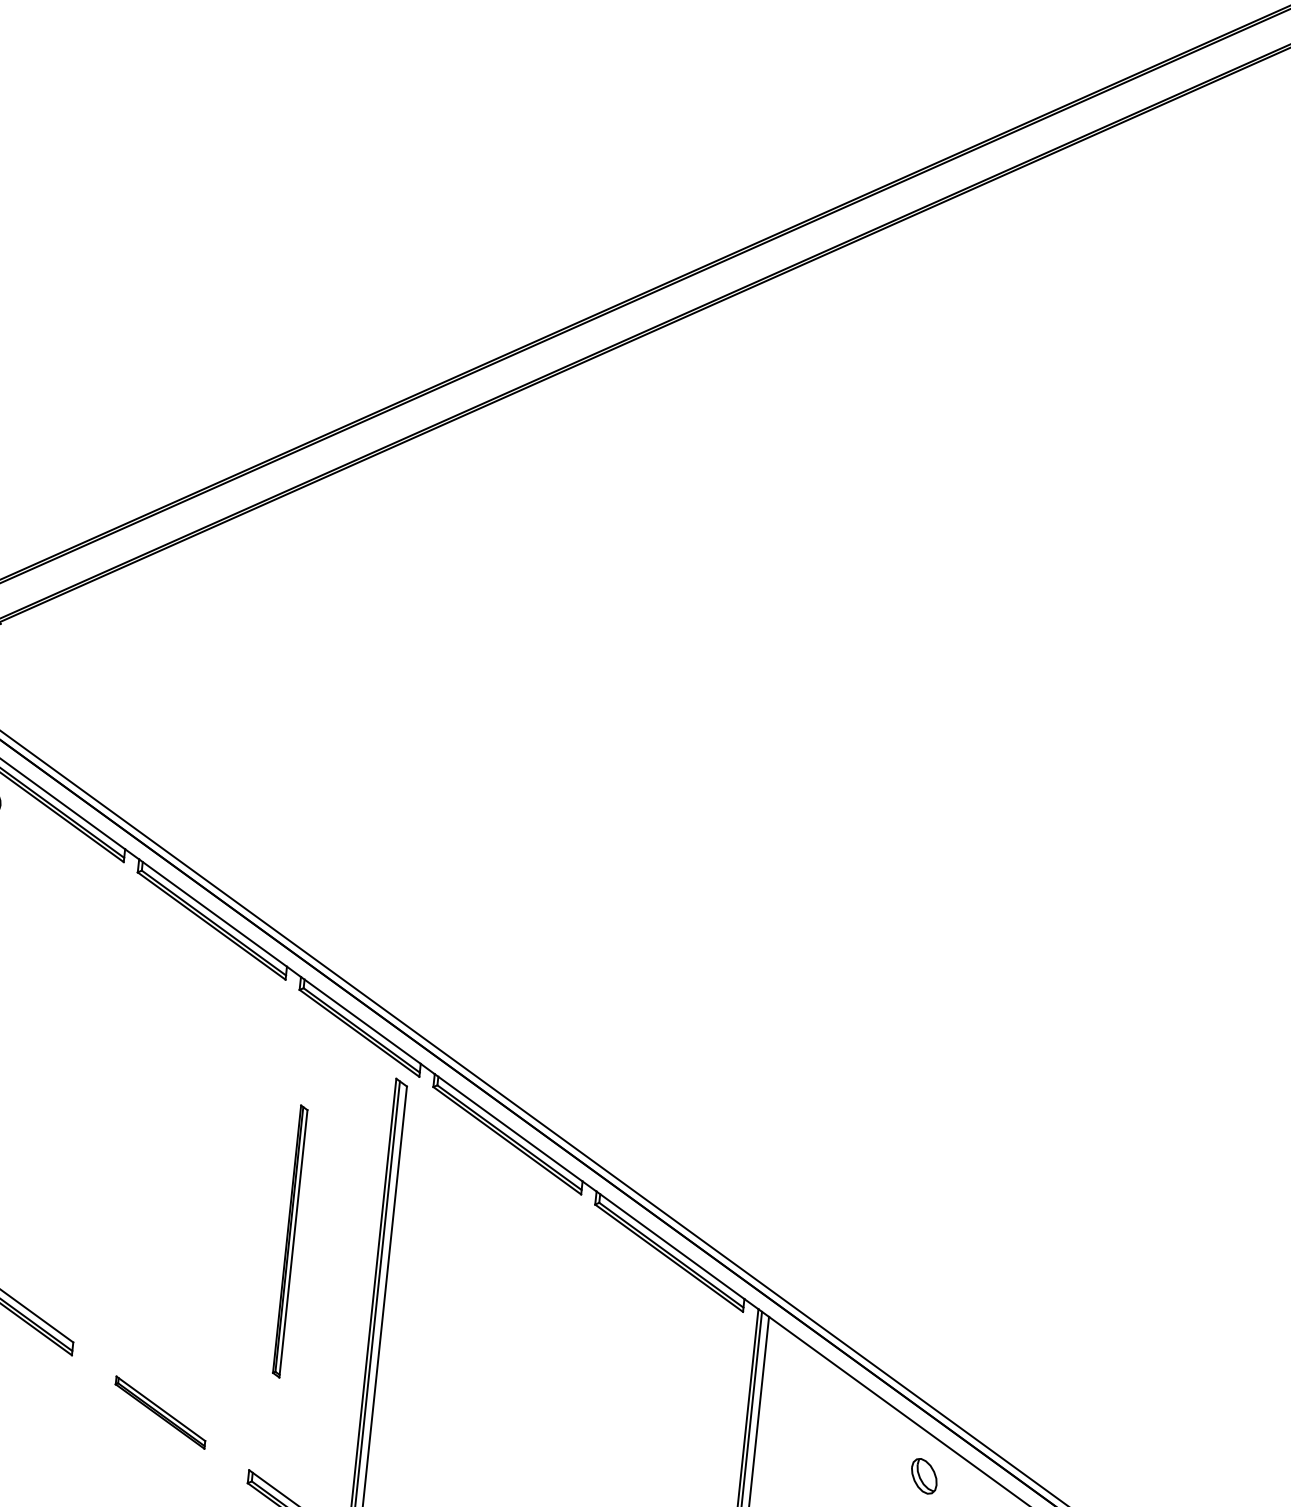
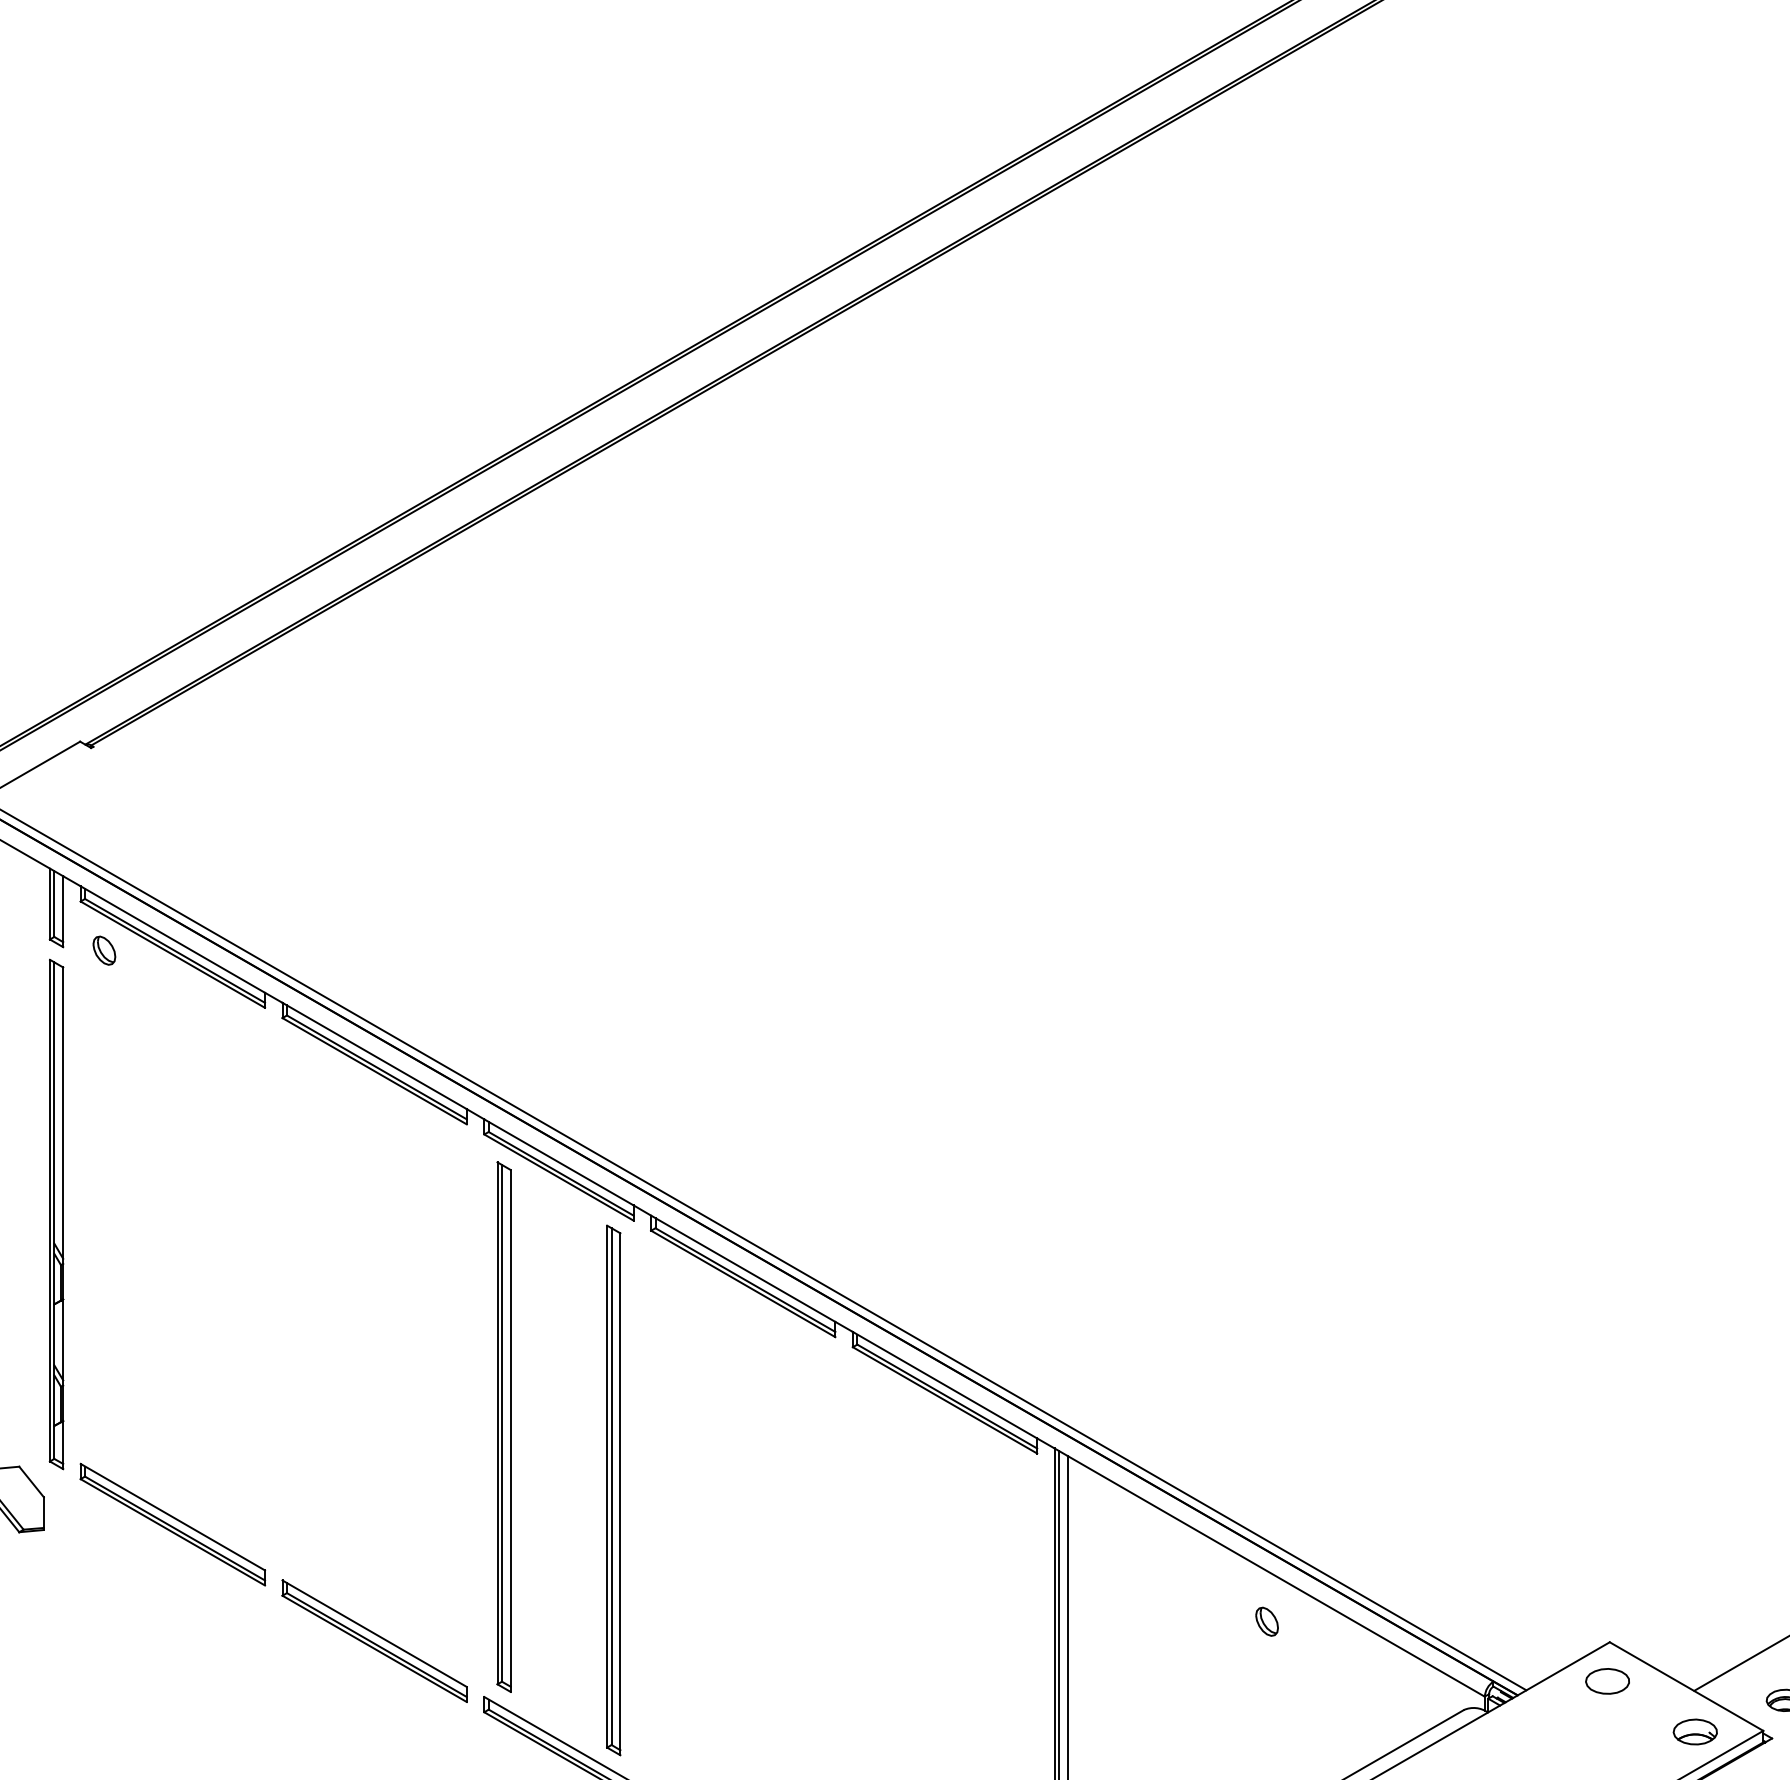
part: (289, 1240) -> (503, 1426), size x1.67
part: (160, 1412) -> (374, 1640), size x1.67
part: (923, 1475) -> (1266, 1621), size x0.71

